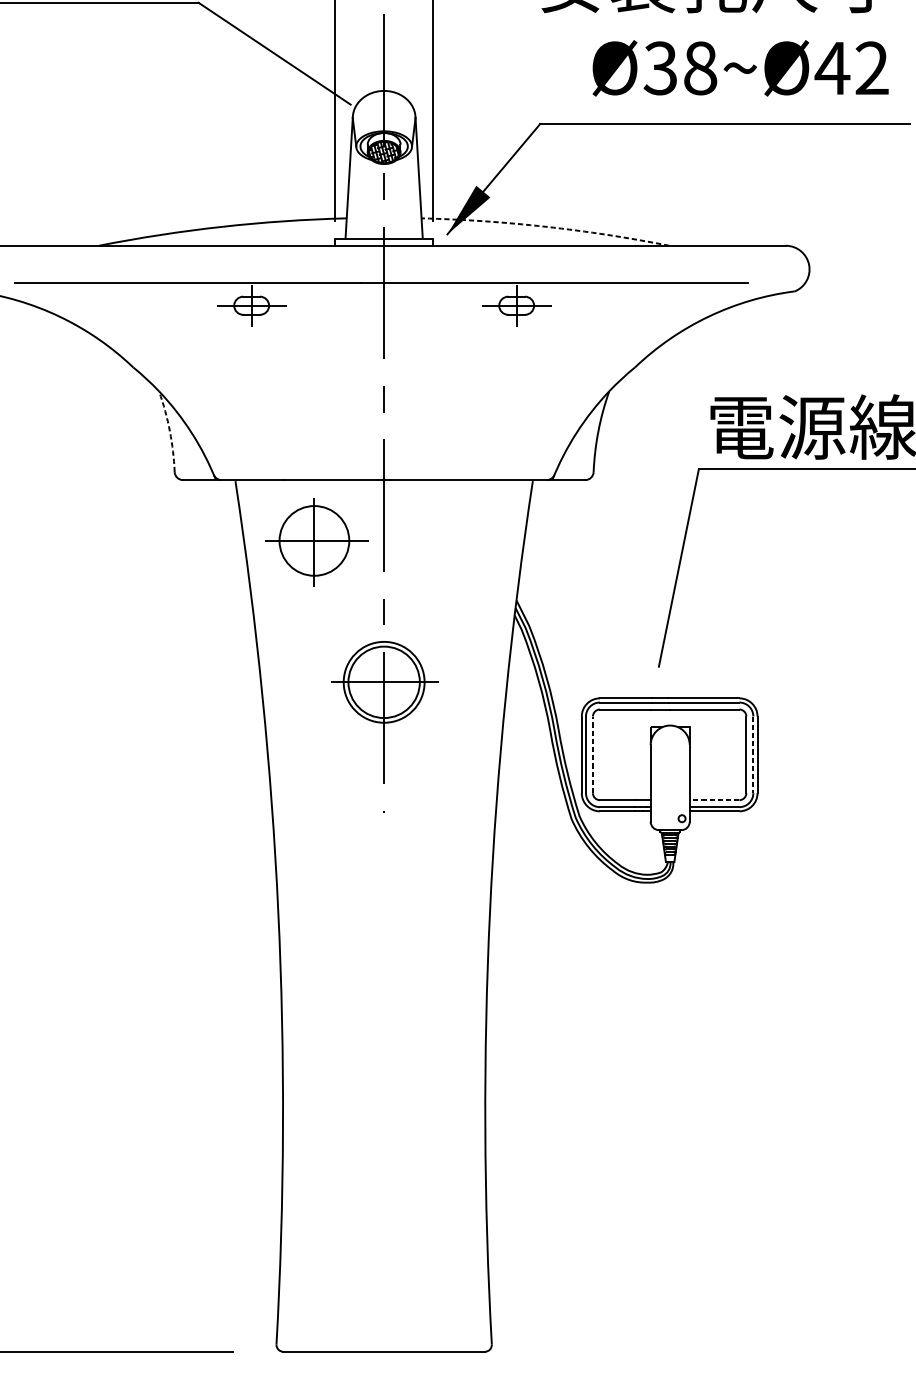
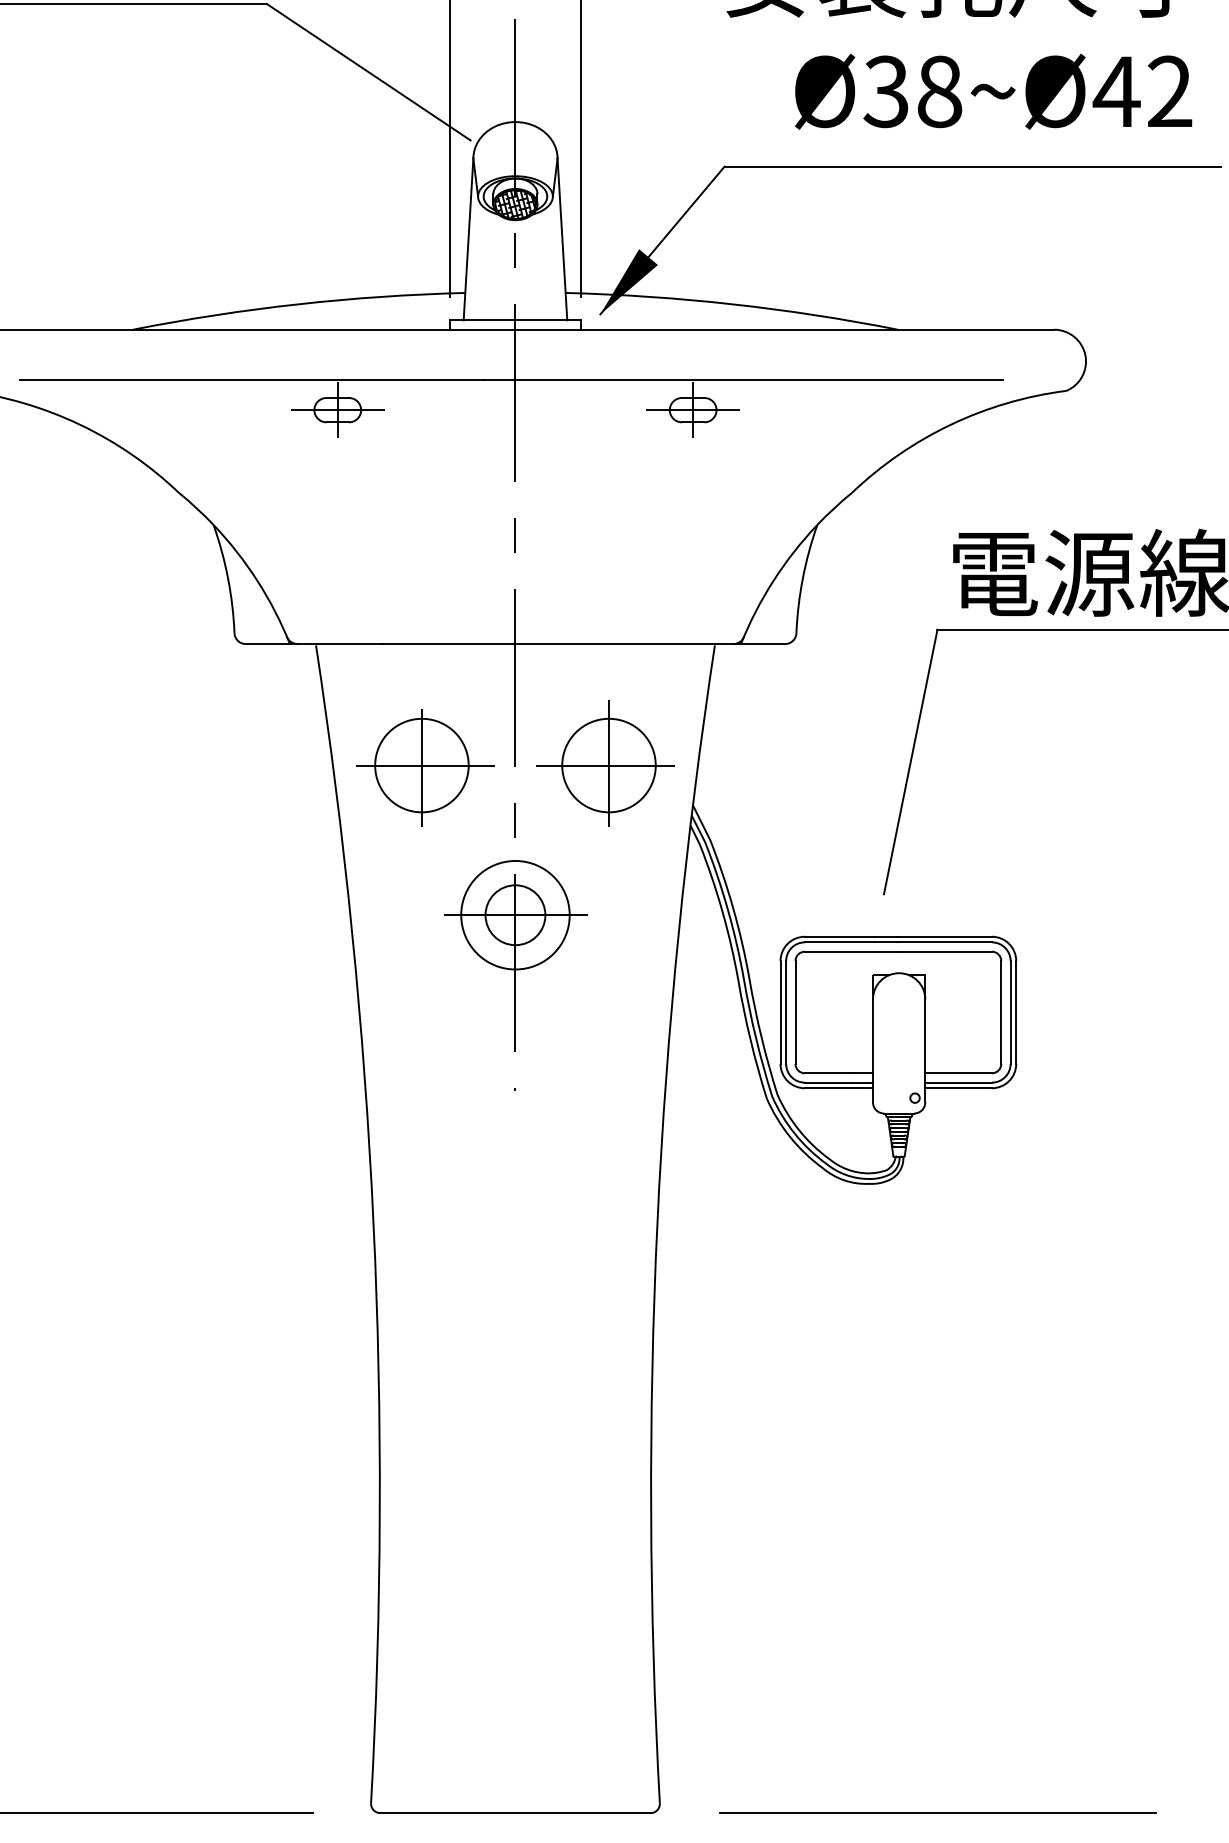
arc: (545, 226) -> (732, 304), dashed -> solid
arc: (170, 431) -> (228, 578), dashed -> solid
part: (317, 542) -> (425, 767), moved
part: (451, 569) -> (605, 763), added
circle: (384, 682) -> (515, 915), size x0.62
line: (592, 754) -> (795, 1012), dashed -> solid
line: (753, 755) -> (1010, 1013), dashed -> solid
line: (714, 800) -> (958, 1073), dashed -> solid
line: (698, 1352) -> (937, 1813), added

